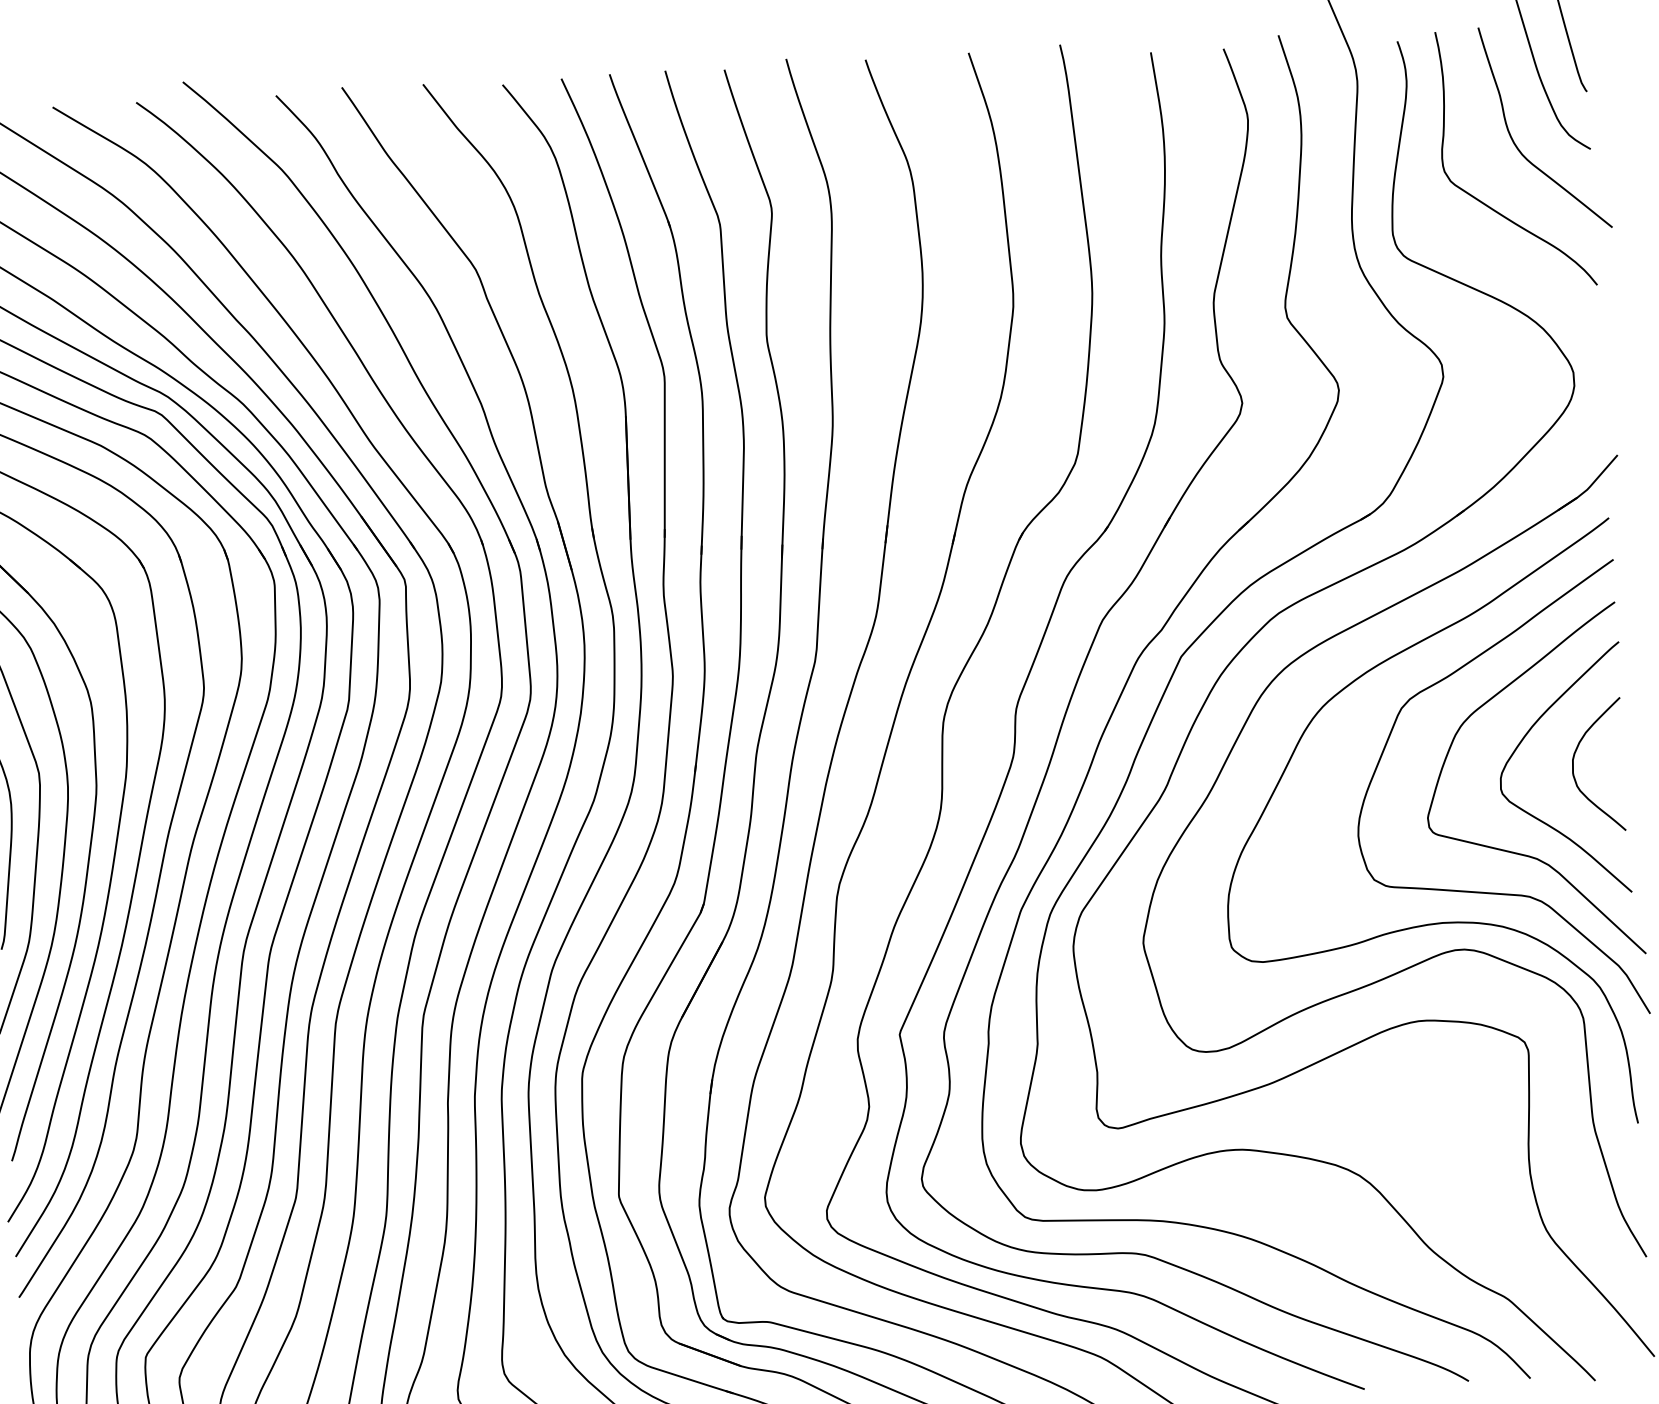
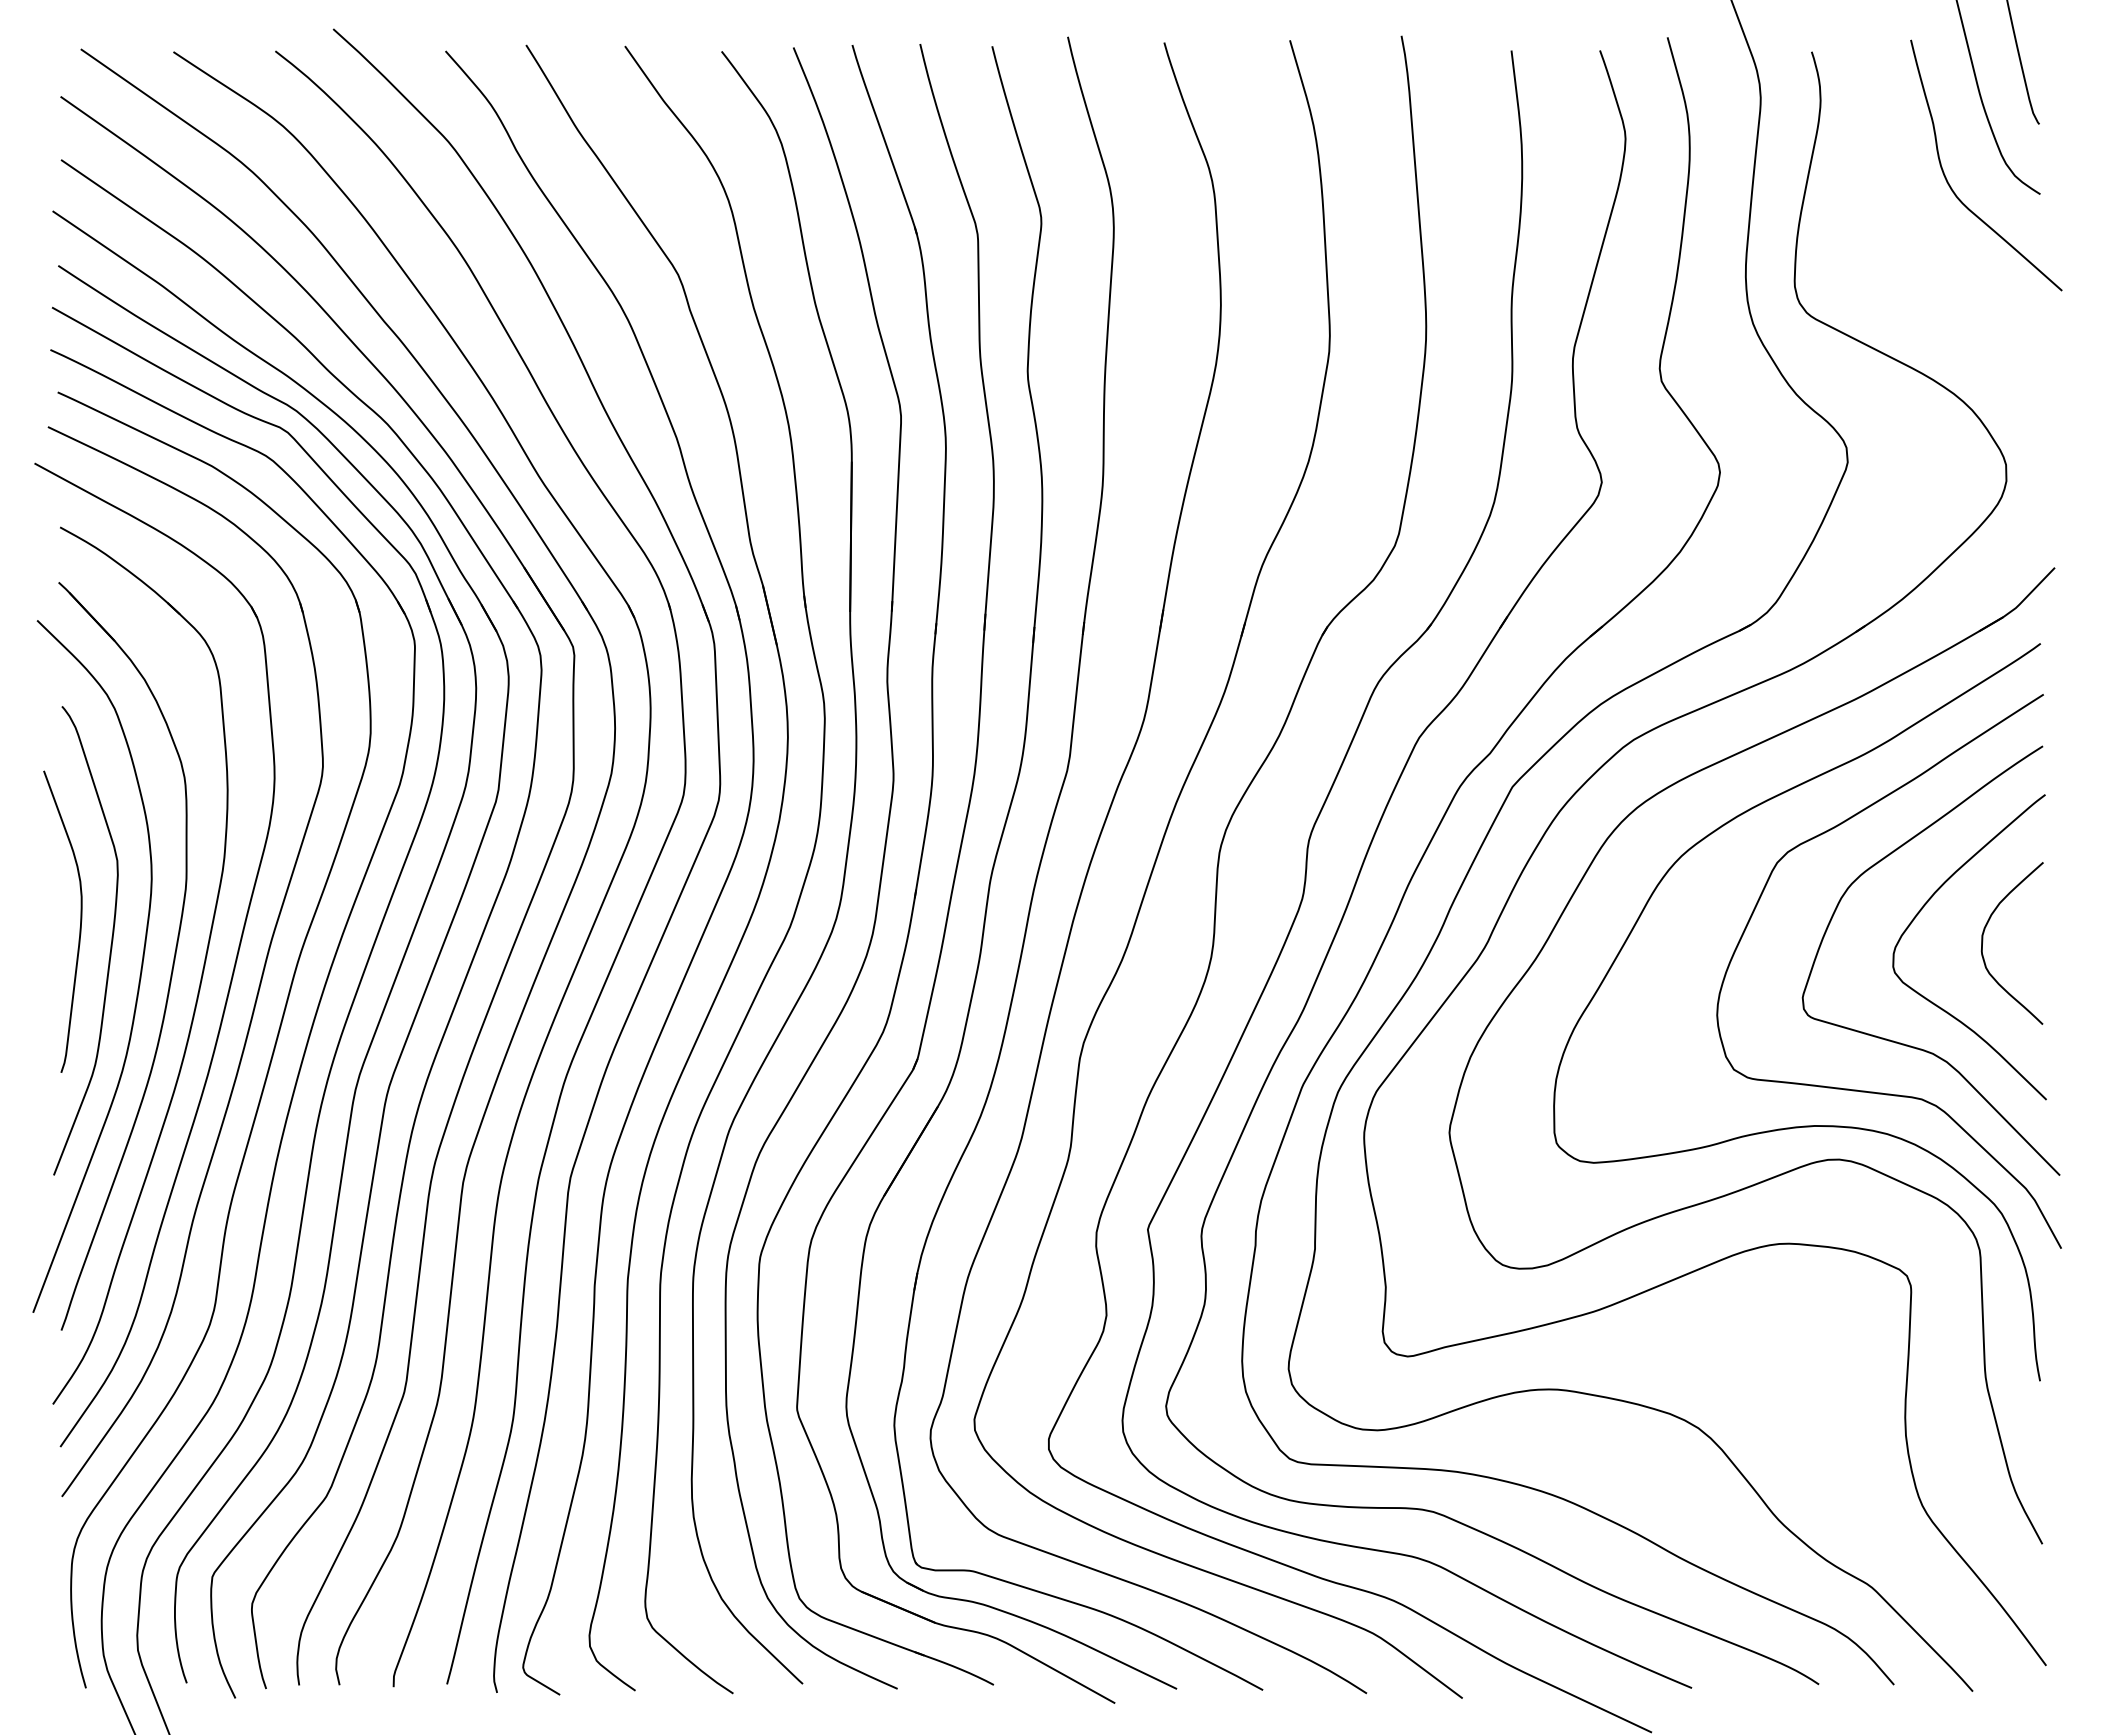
curve: (1488, 205) -> (1912, 256), removed

